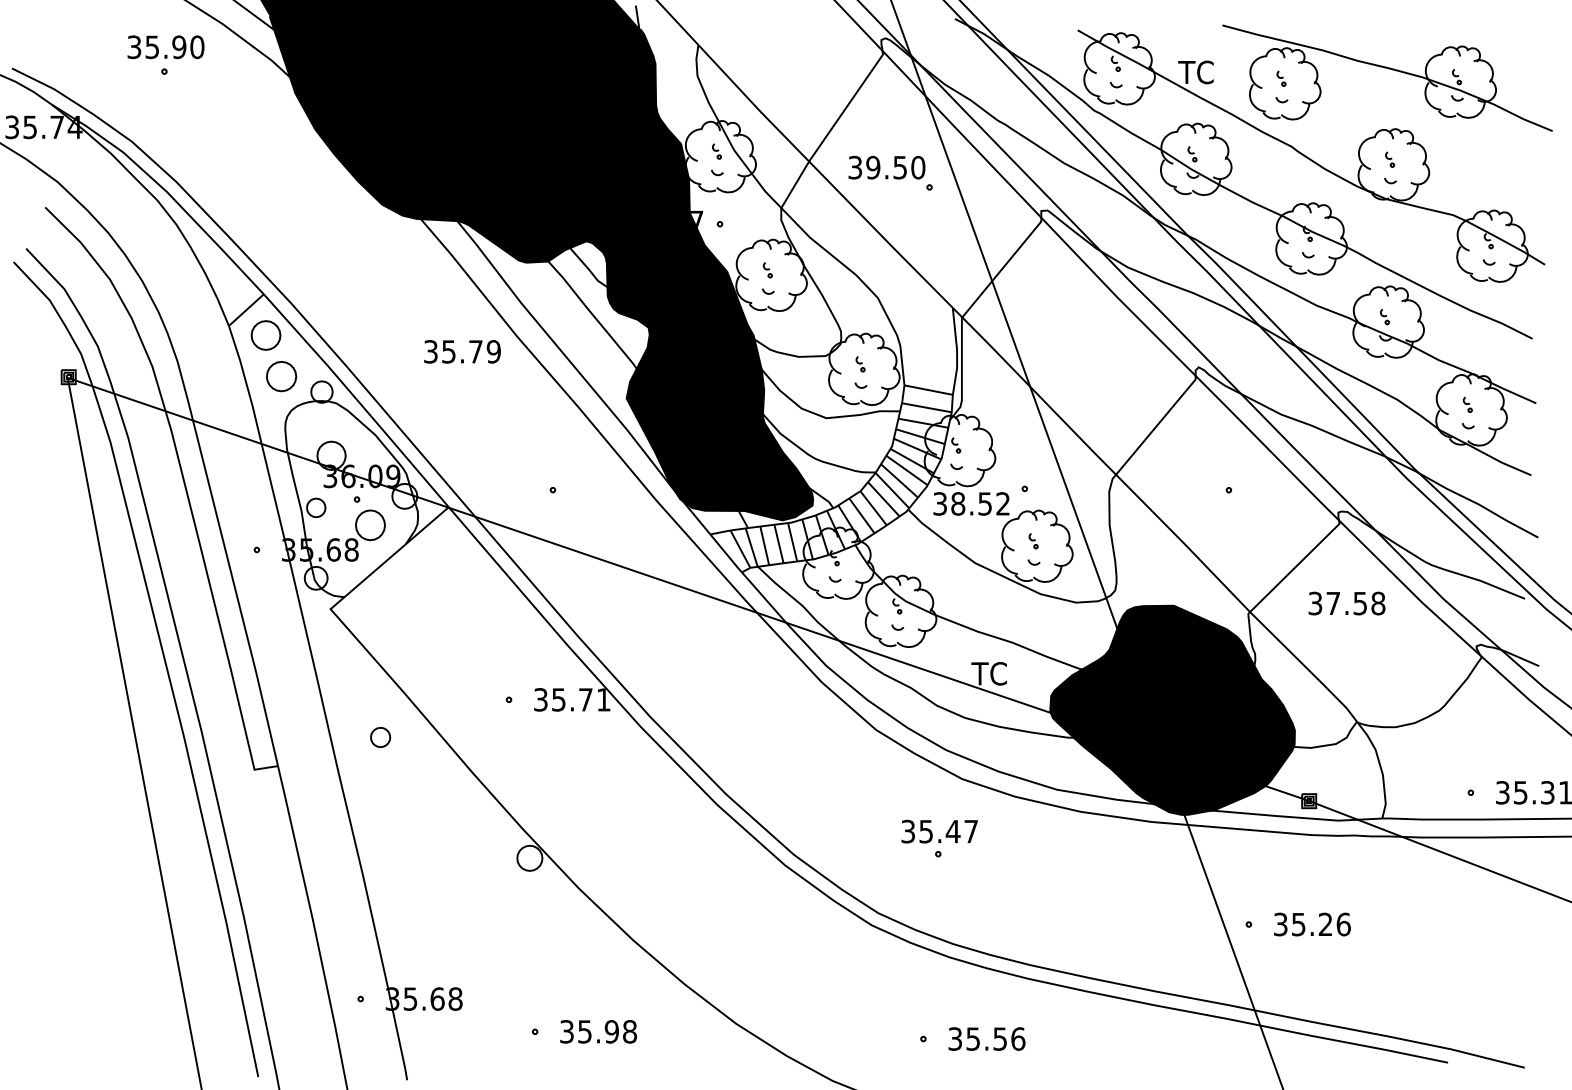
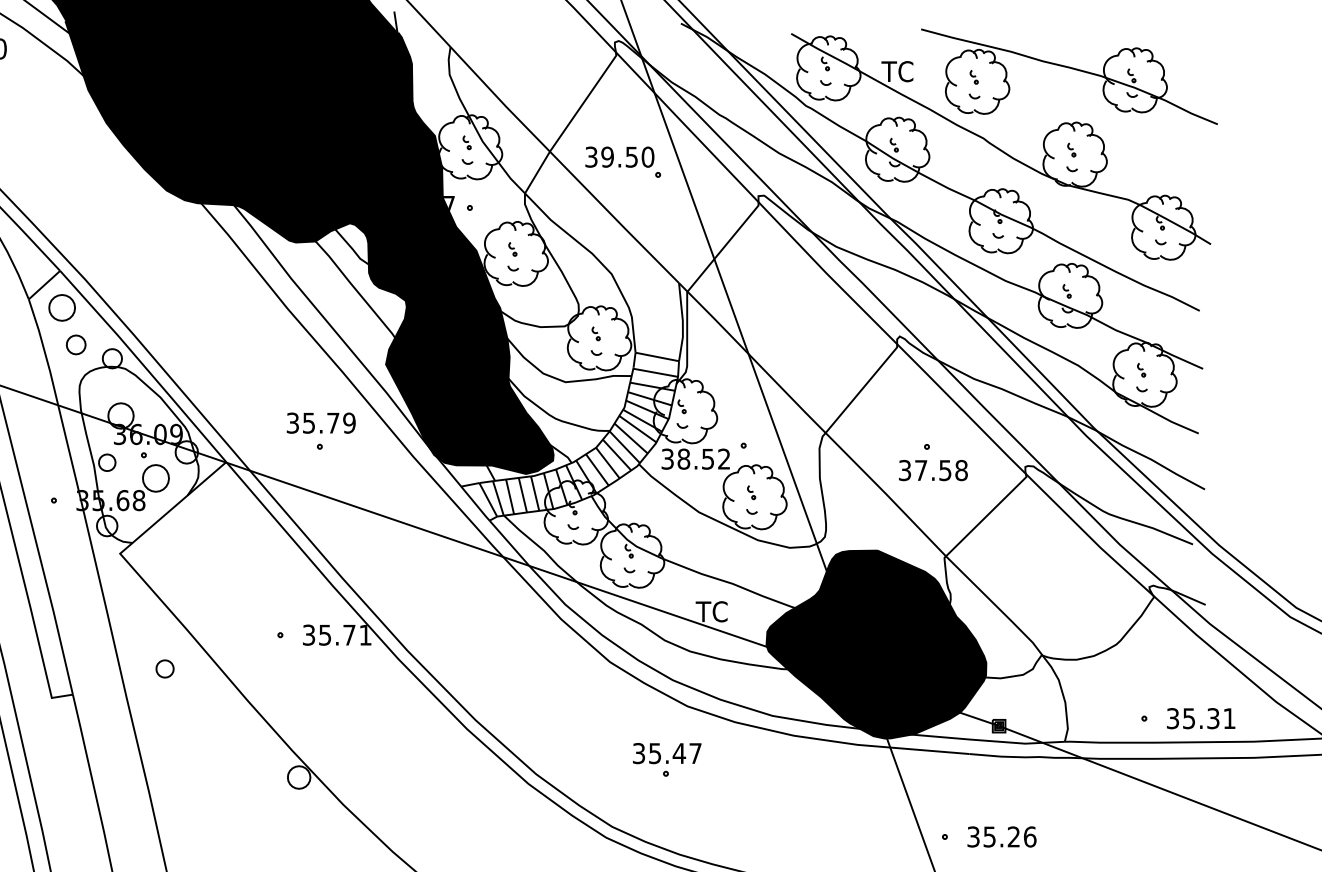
text: (462, 351) -> (321, 422), moved
part: (281, 376) -> (76, 344), size x0.71
text: (1346, 603) -> (932, 470), moved

